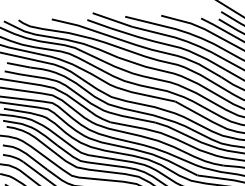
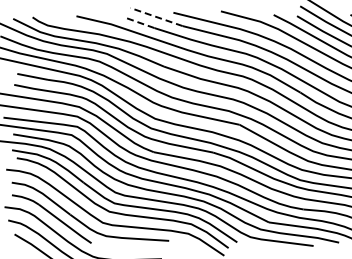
line: (112, 20) -> (156, 17), solid -> dashed
line: (98, 24) -> (138, 22), solid -> dashed

